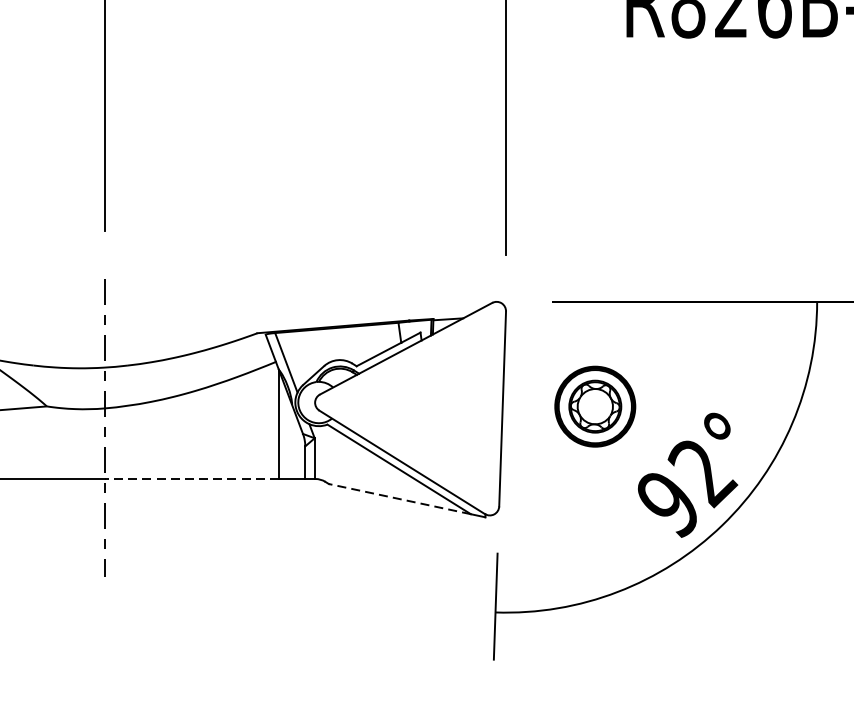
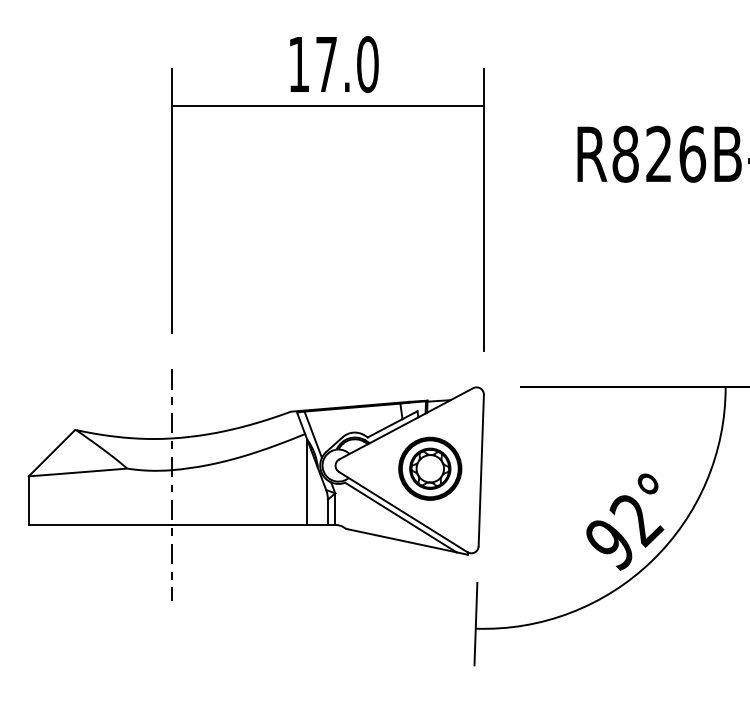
part: (595, 406) -> (430, 468), moved
line: (191, 479) -> (239, 525), dashed -> solid
line: (398, 498) -> (400, 540), dashed -> solid

